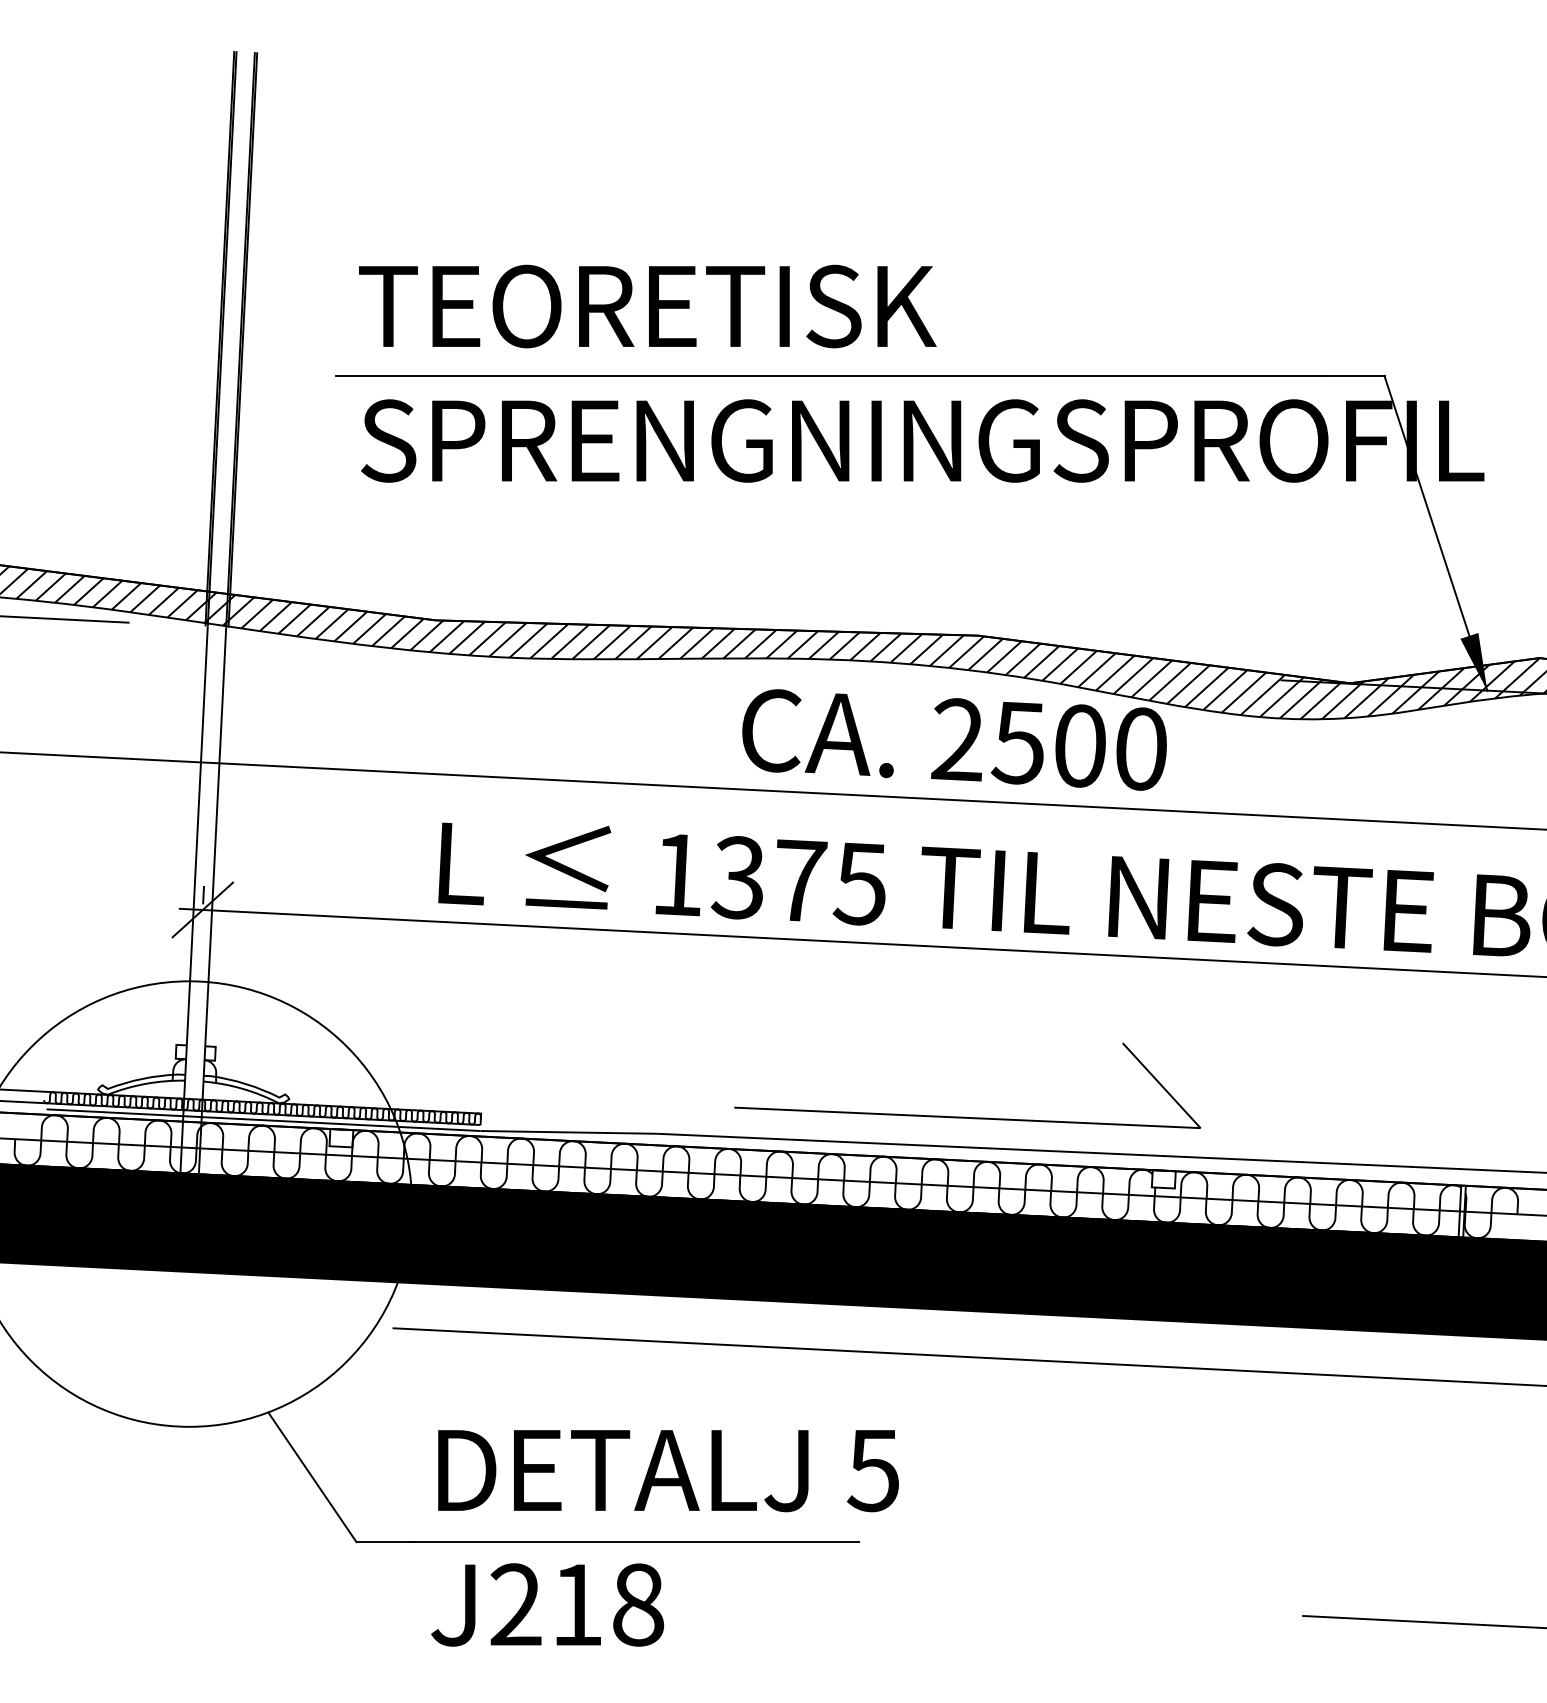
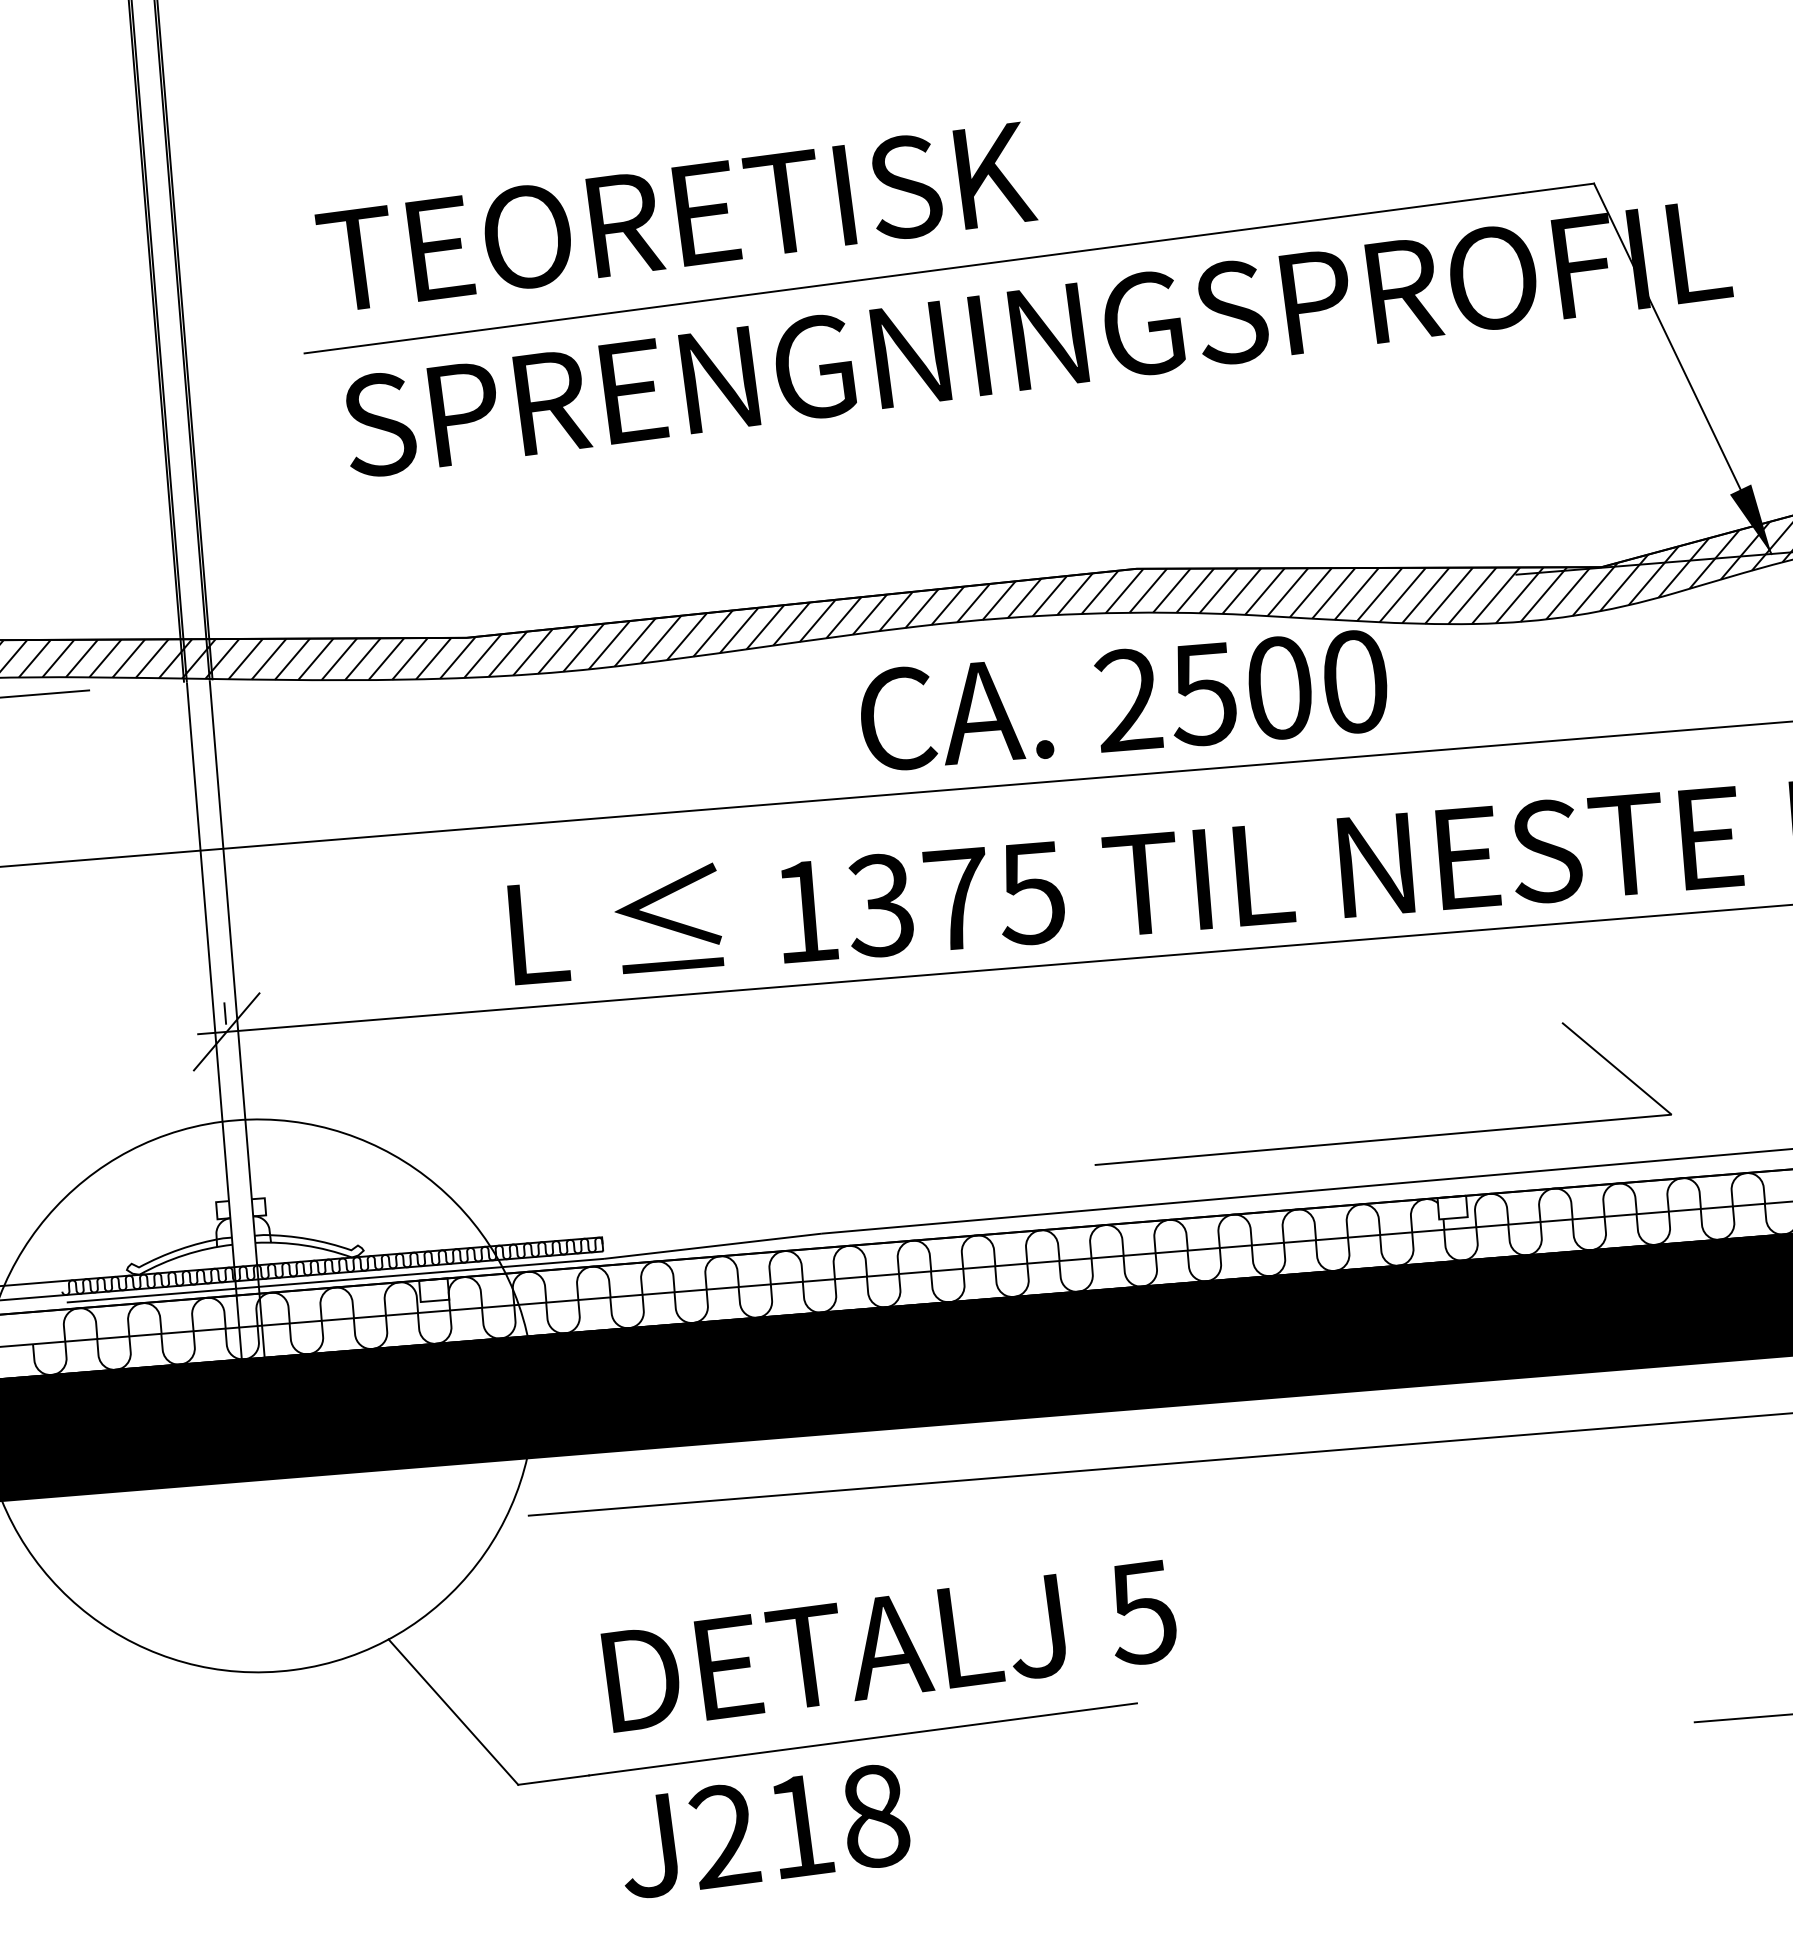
part: (965, 1116) -> (1380, 1138), moved

